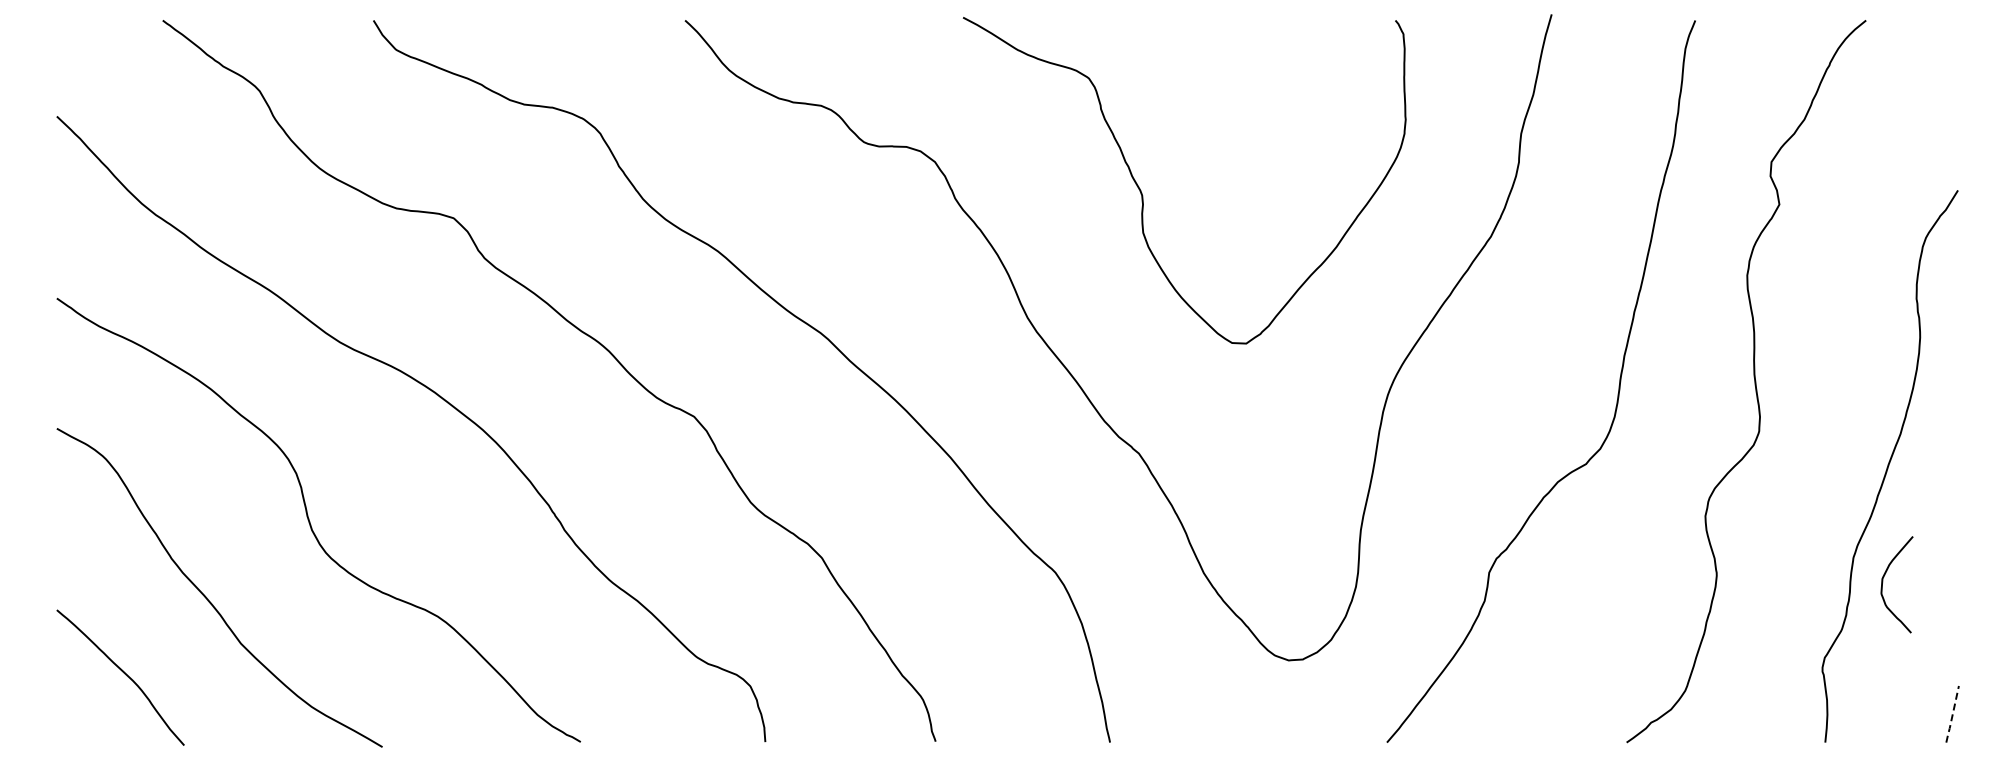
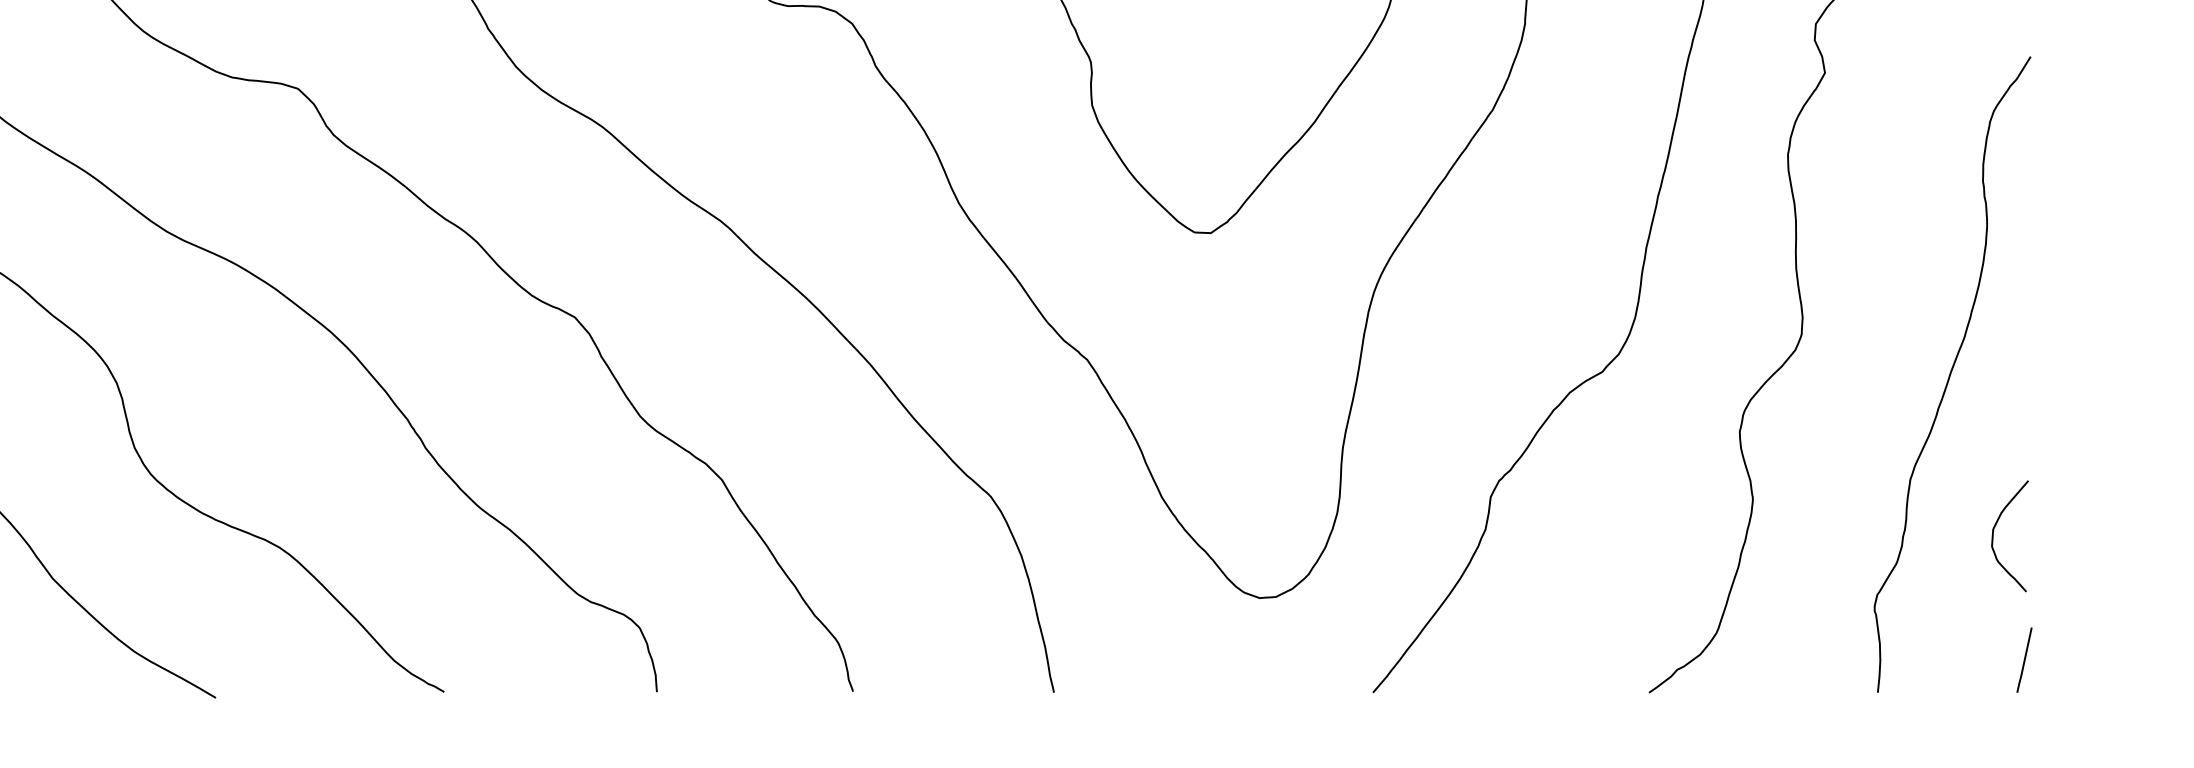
curve: (1883, 582) -> (1994, 533), moved
line: (1952, 715) -> (2024, 661), dashed -> solid

